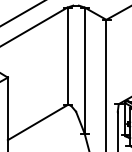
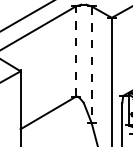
line: (67, 56) -> (75, 51), solid -> dashed
line: (84, 71) -> (91, 65), solid -> dashed

